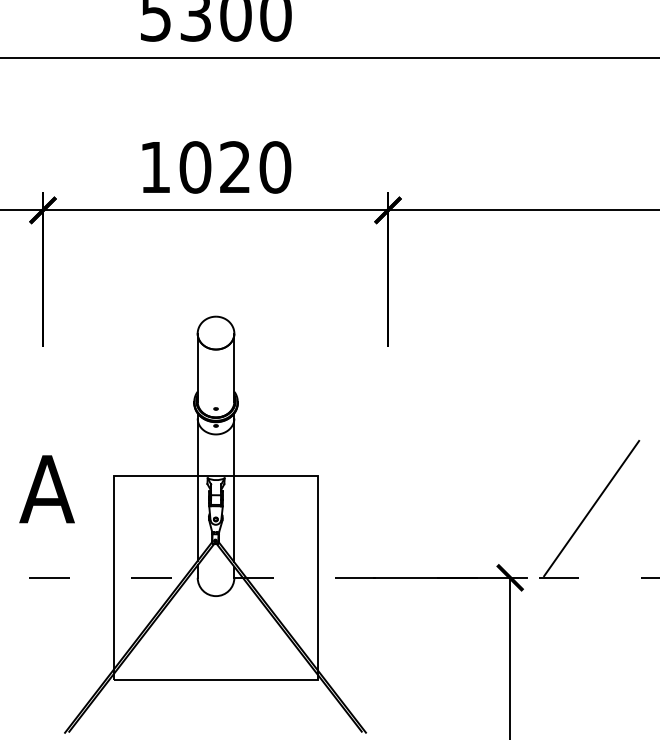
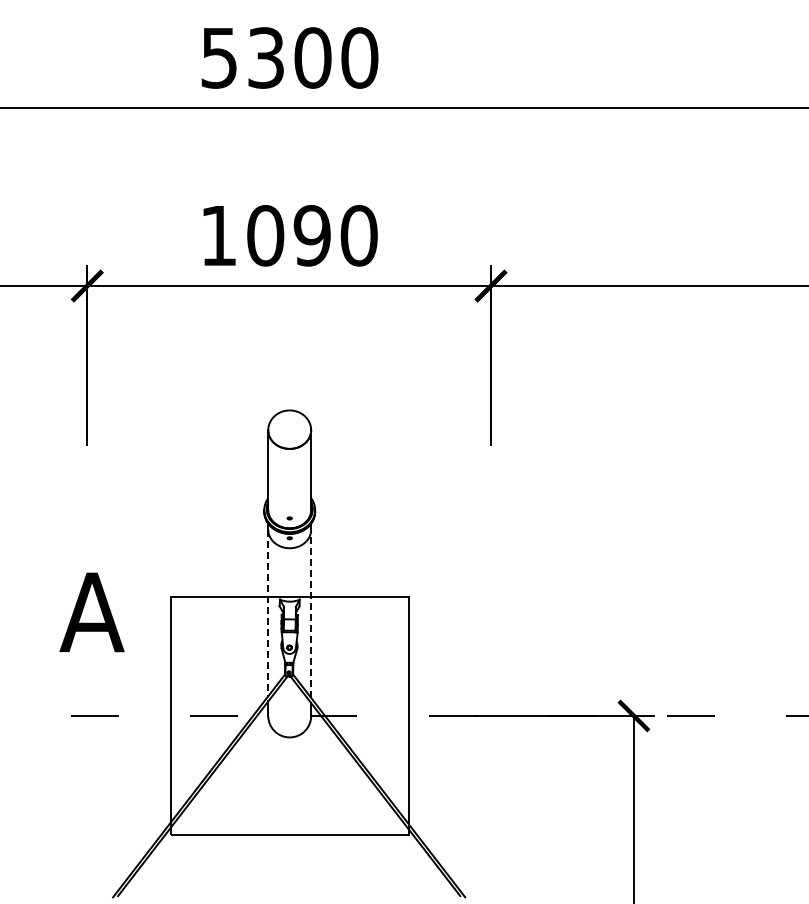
text: (234, 167) -> (311, 235), 1020 -> 1090
line: (197, 490) -> (268, 613), solid -> dashed
line: (234, 490) -> (311, 613), solid -> dashed
line: (591, 508) -> (728, 634), removed

